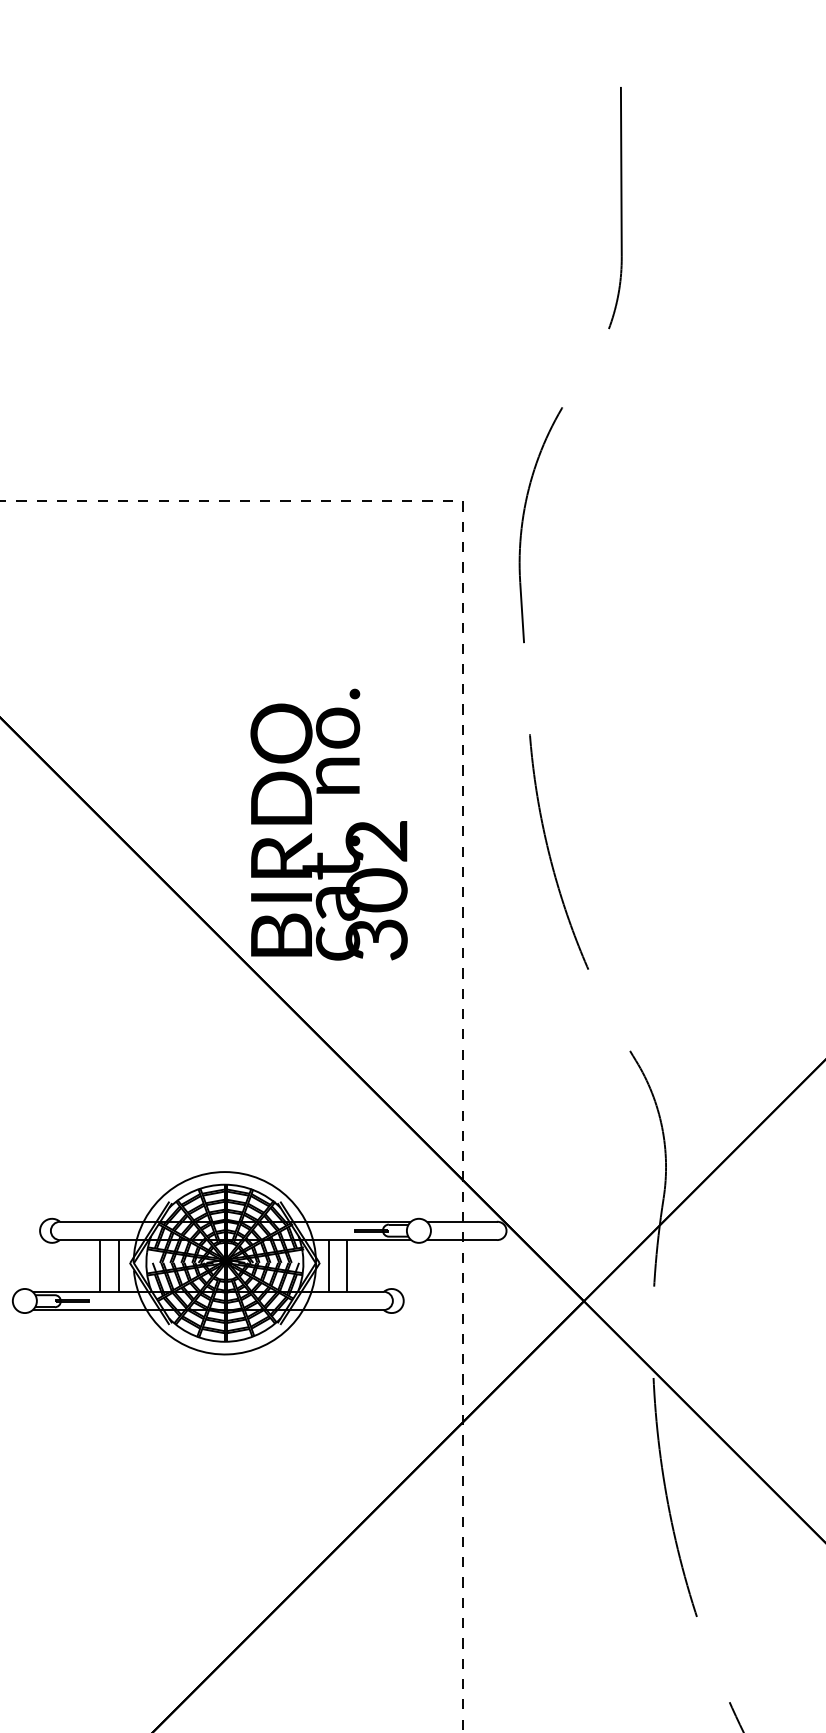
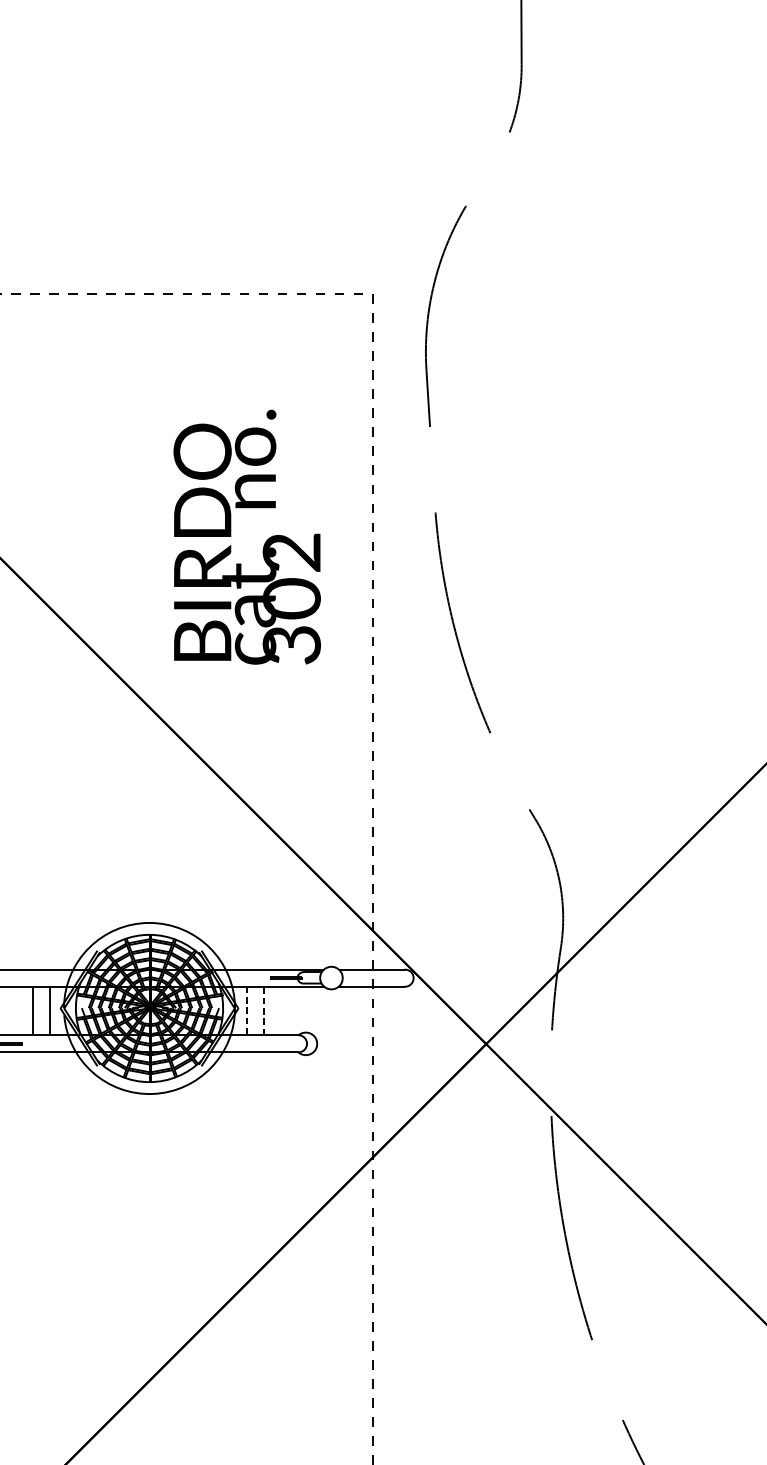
text: (328, 824) -> (246, 537), moved
line: (328, 1265) -> (246, 1010), solid -> dashed
line: (347, 1265) -> (264, 1010), solid -> dashed

